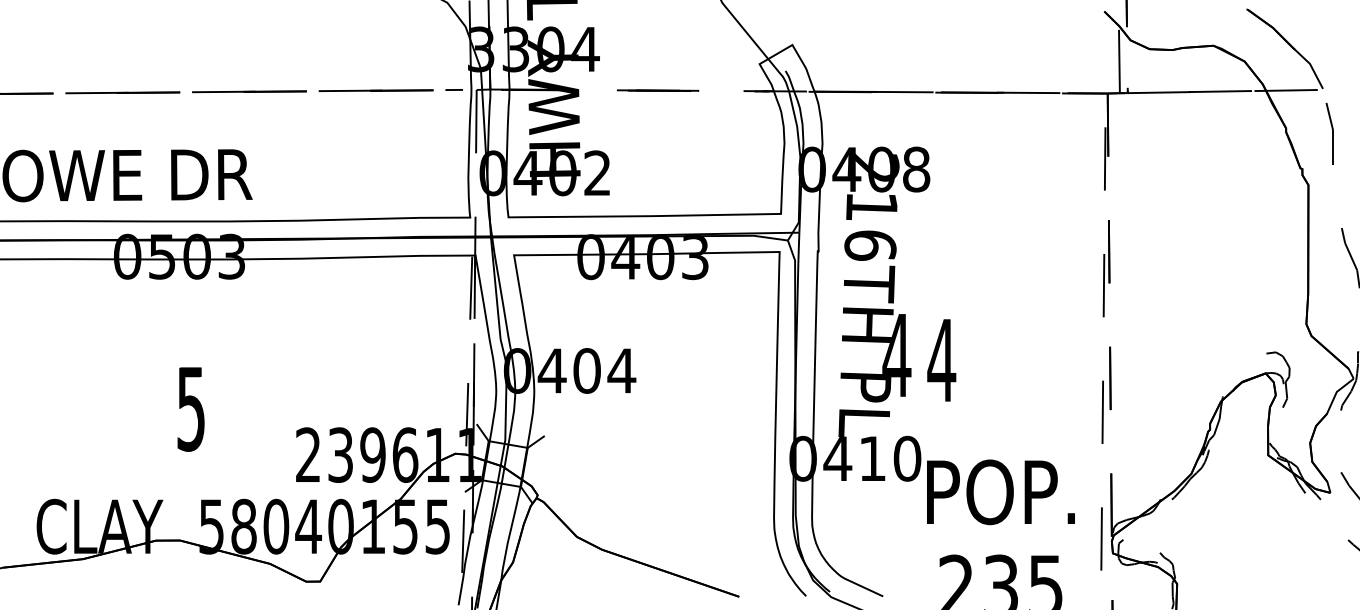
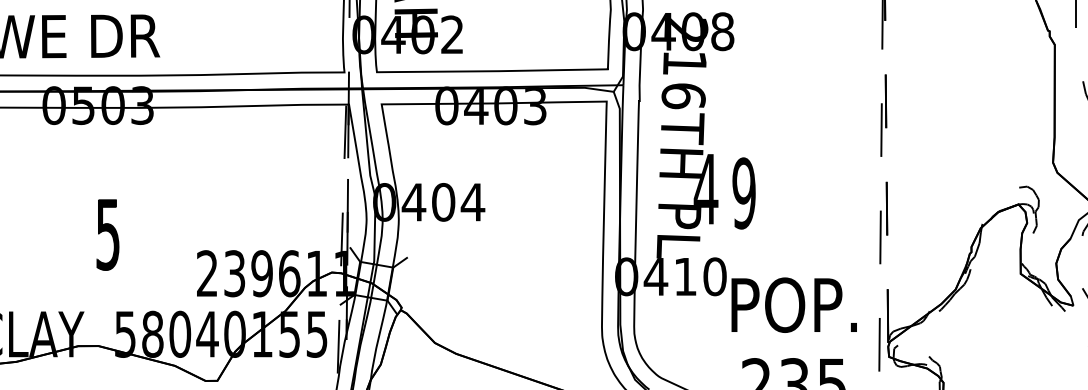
text: (941, 360) -> (743, 193), 4 -> 9

